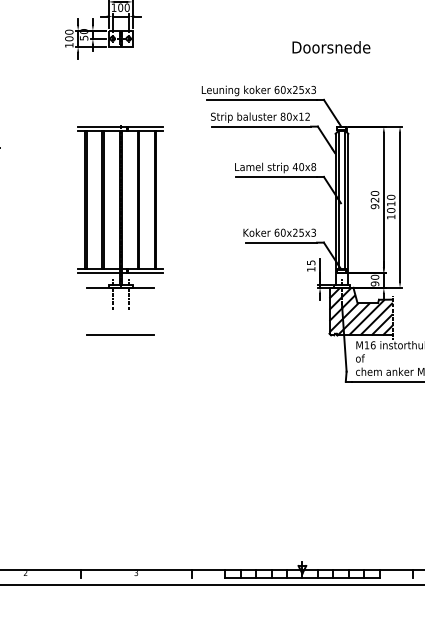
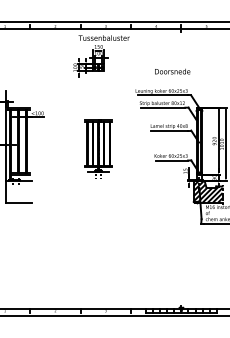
text: (331, 47) -> (172, 71), moved
part: (120, 218) -> (98, 149), size x0.7
line: (120, 334) -> (98, 202), removed

